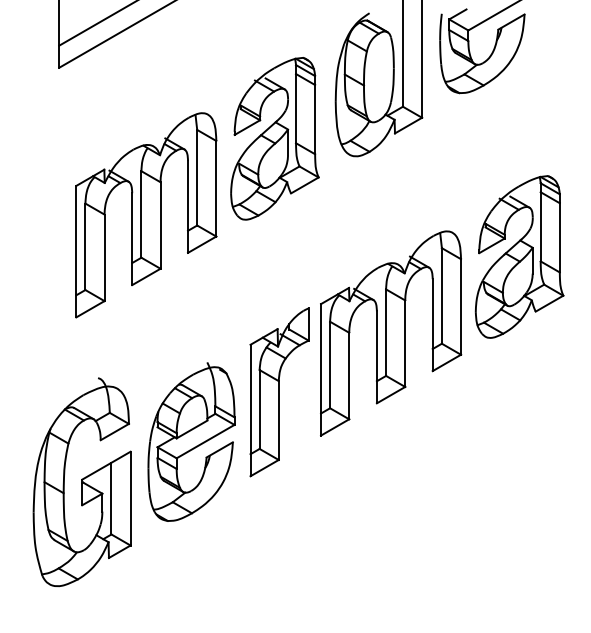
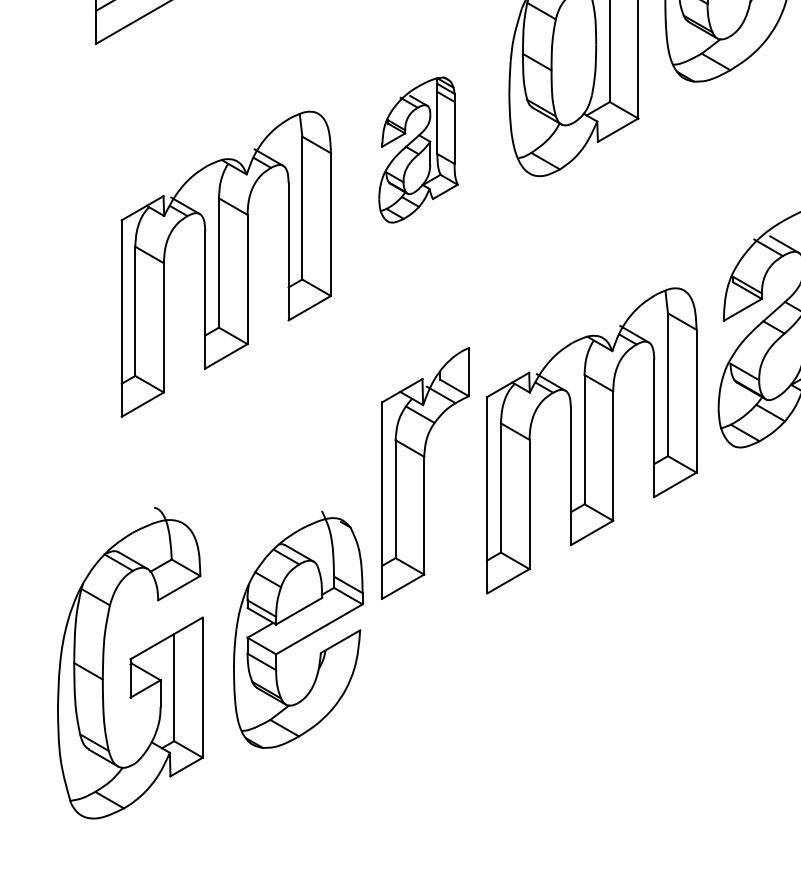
part: (274, 138) -> (417, 149), size x0.6
part: (279, 392) -> (425, 473), moved
part: (191, 441) -> (298, 629), moved

